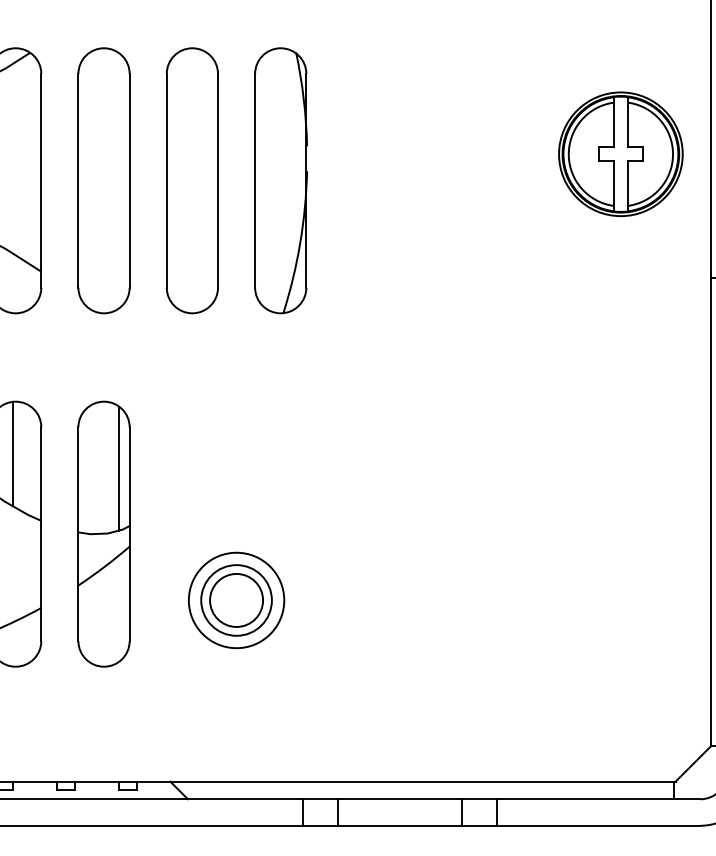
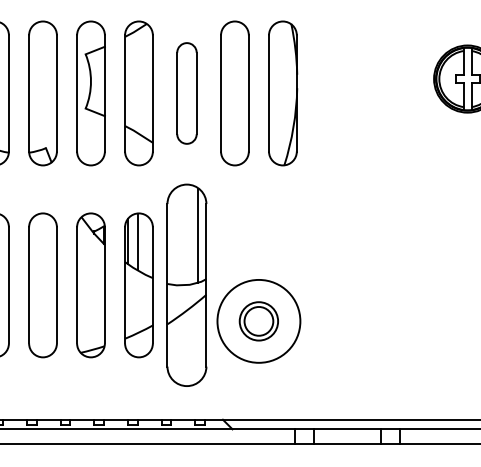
part: (103, 180) -> (186, 93), size x0.7
part: (103, 534) -> (186, 285), size x1.4
circle: (235, 600) -> (258, 321), size x1.6

